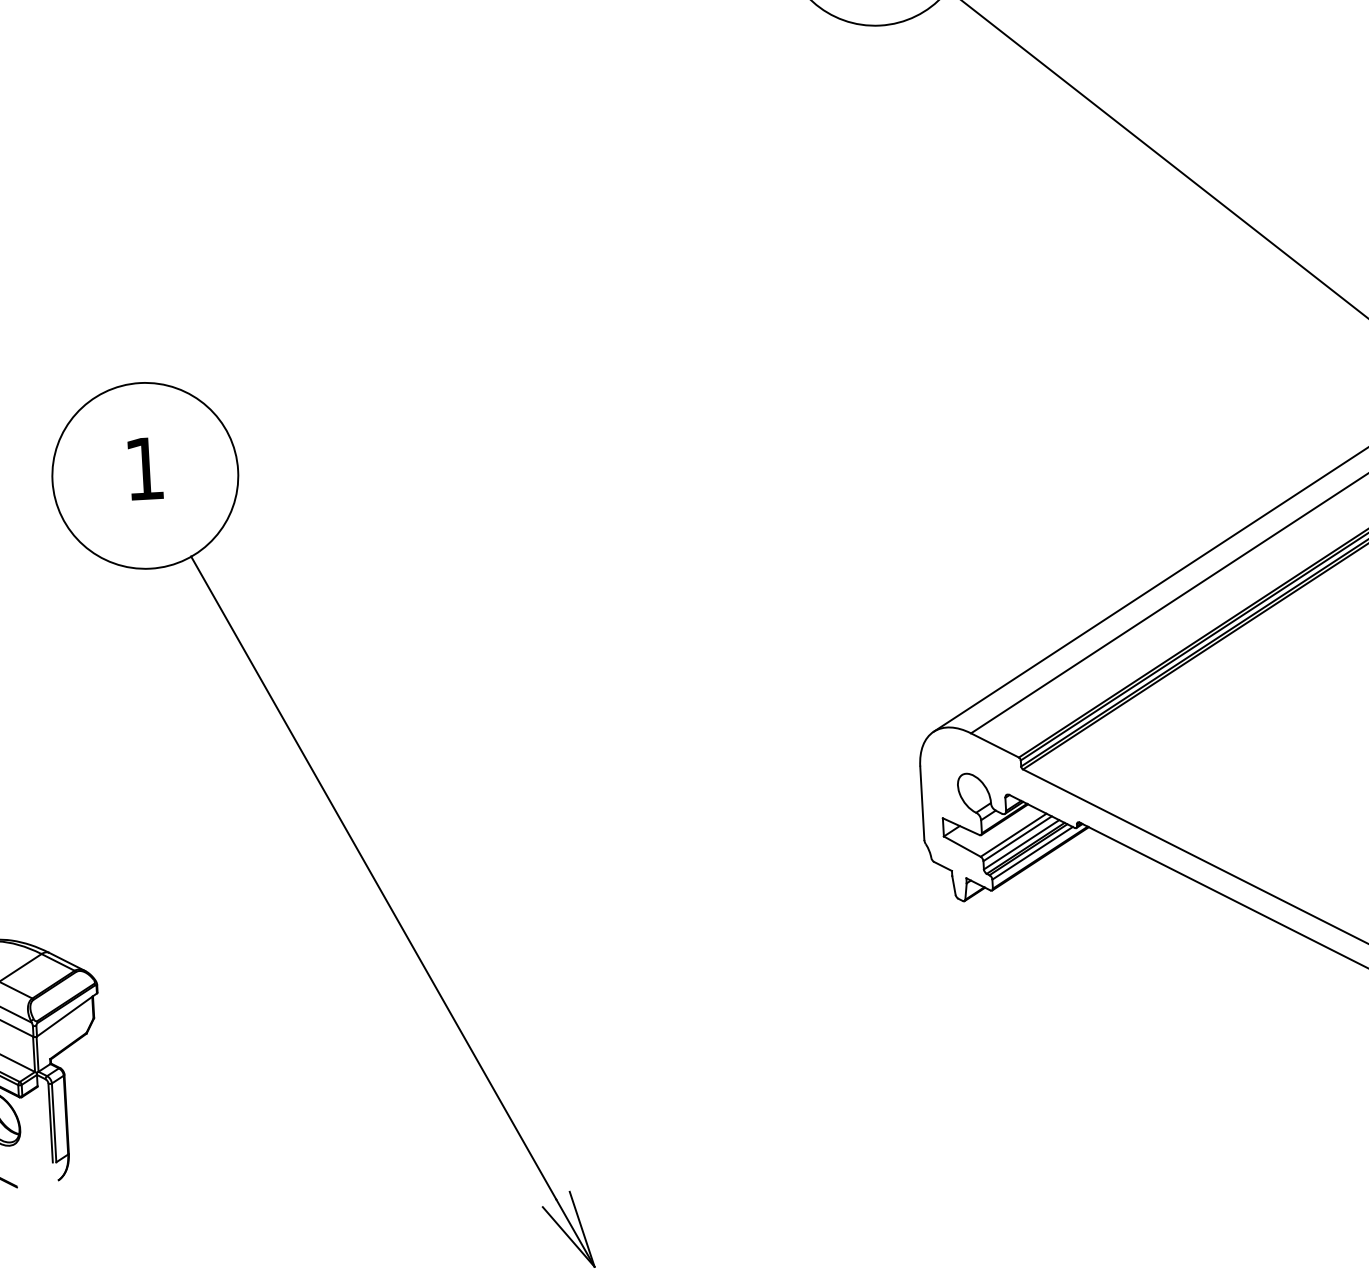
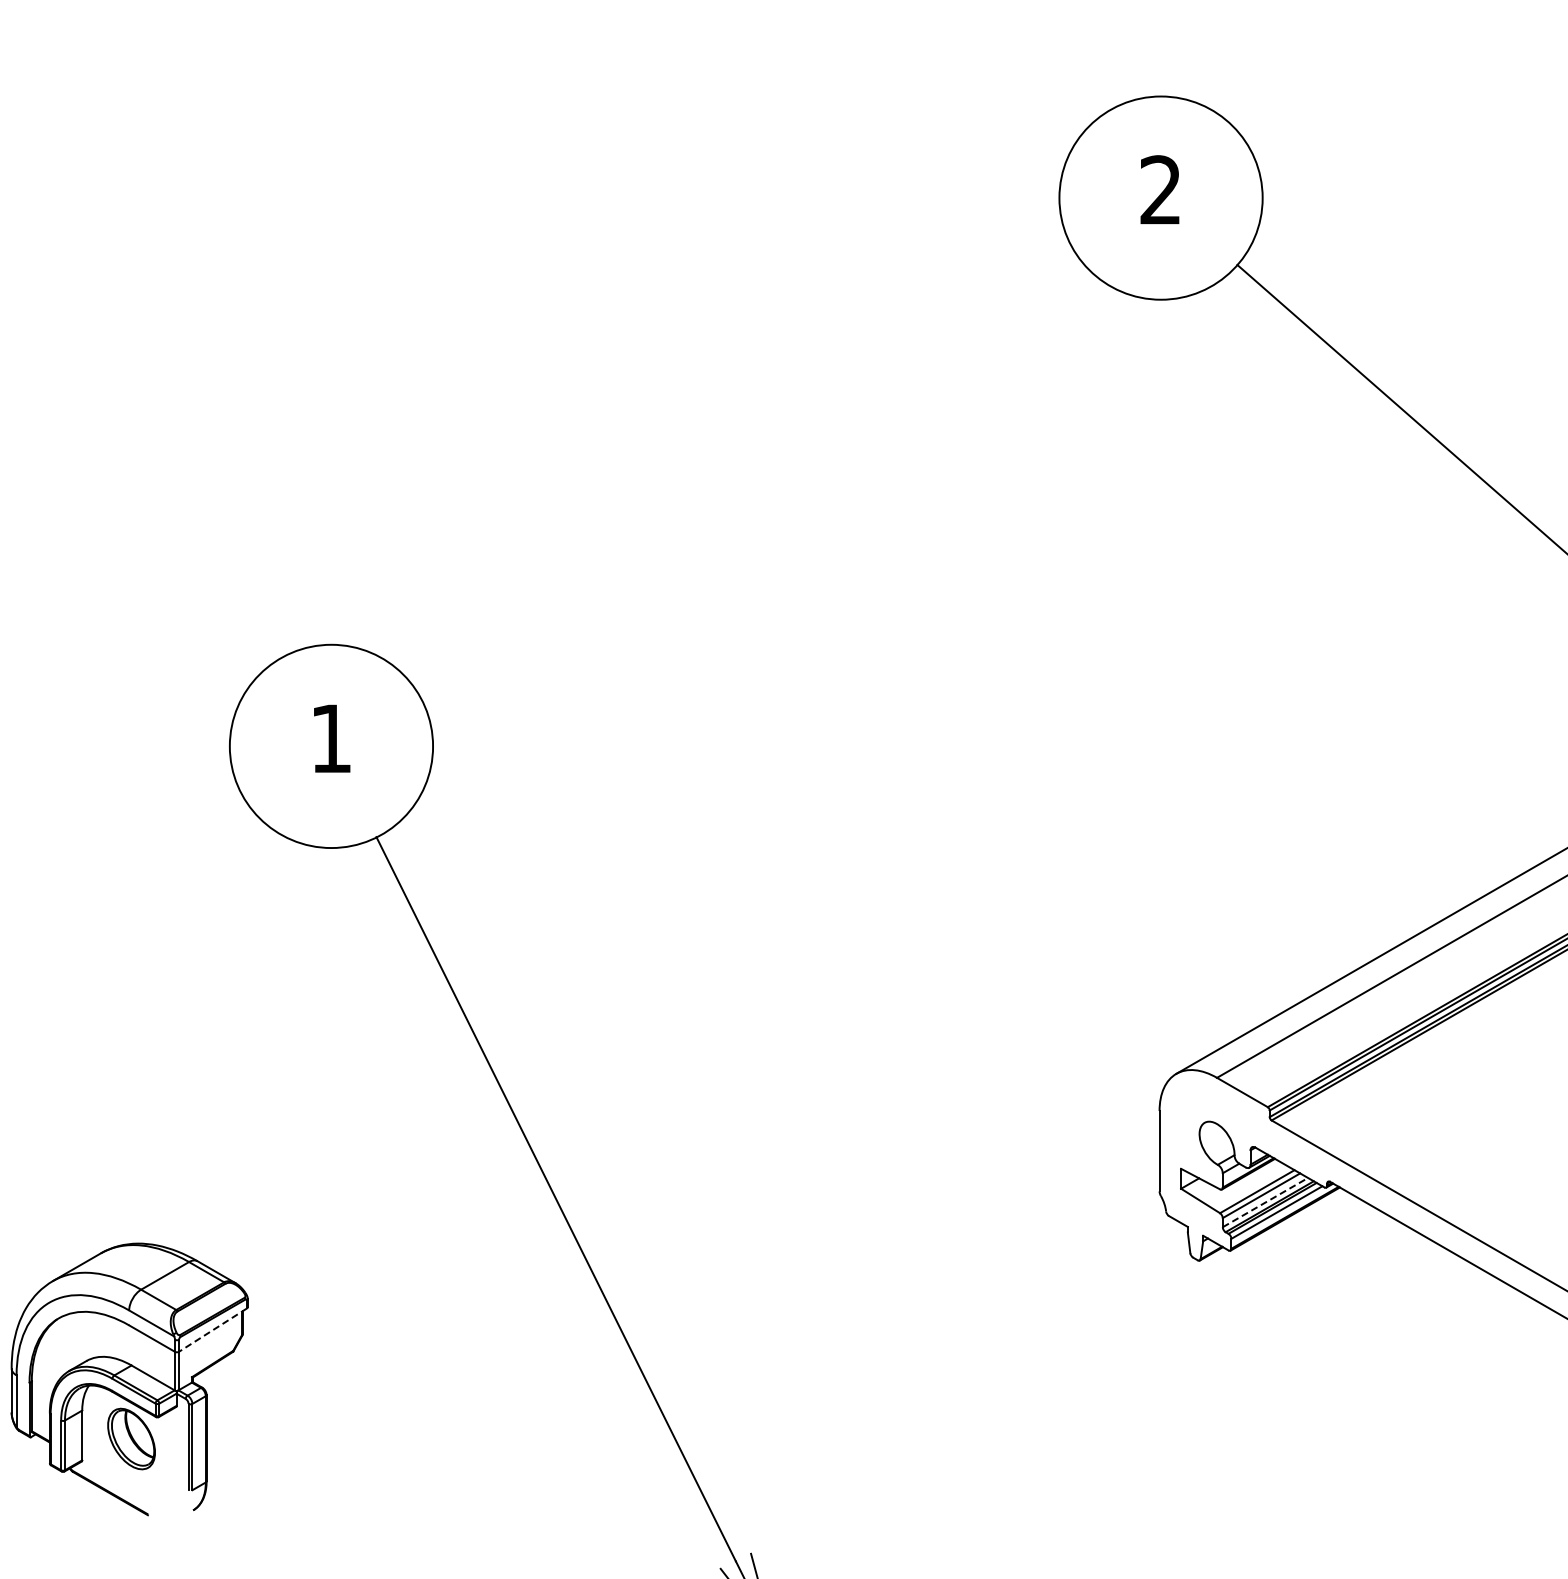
line: (1021, 844) -> (1265, 1202), solid -> dashed
line: (66, 1015) -> (212, 1330), solid -> dashed

